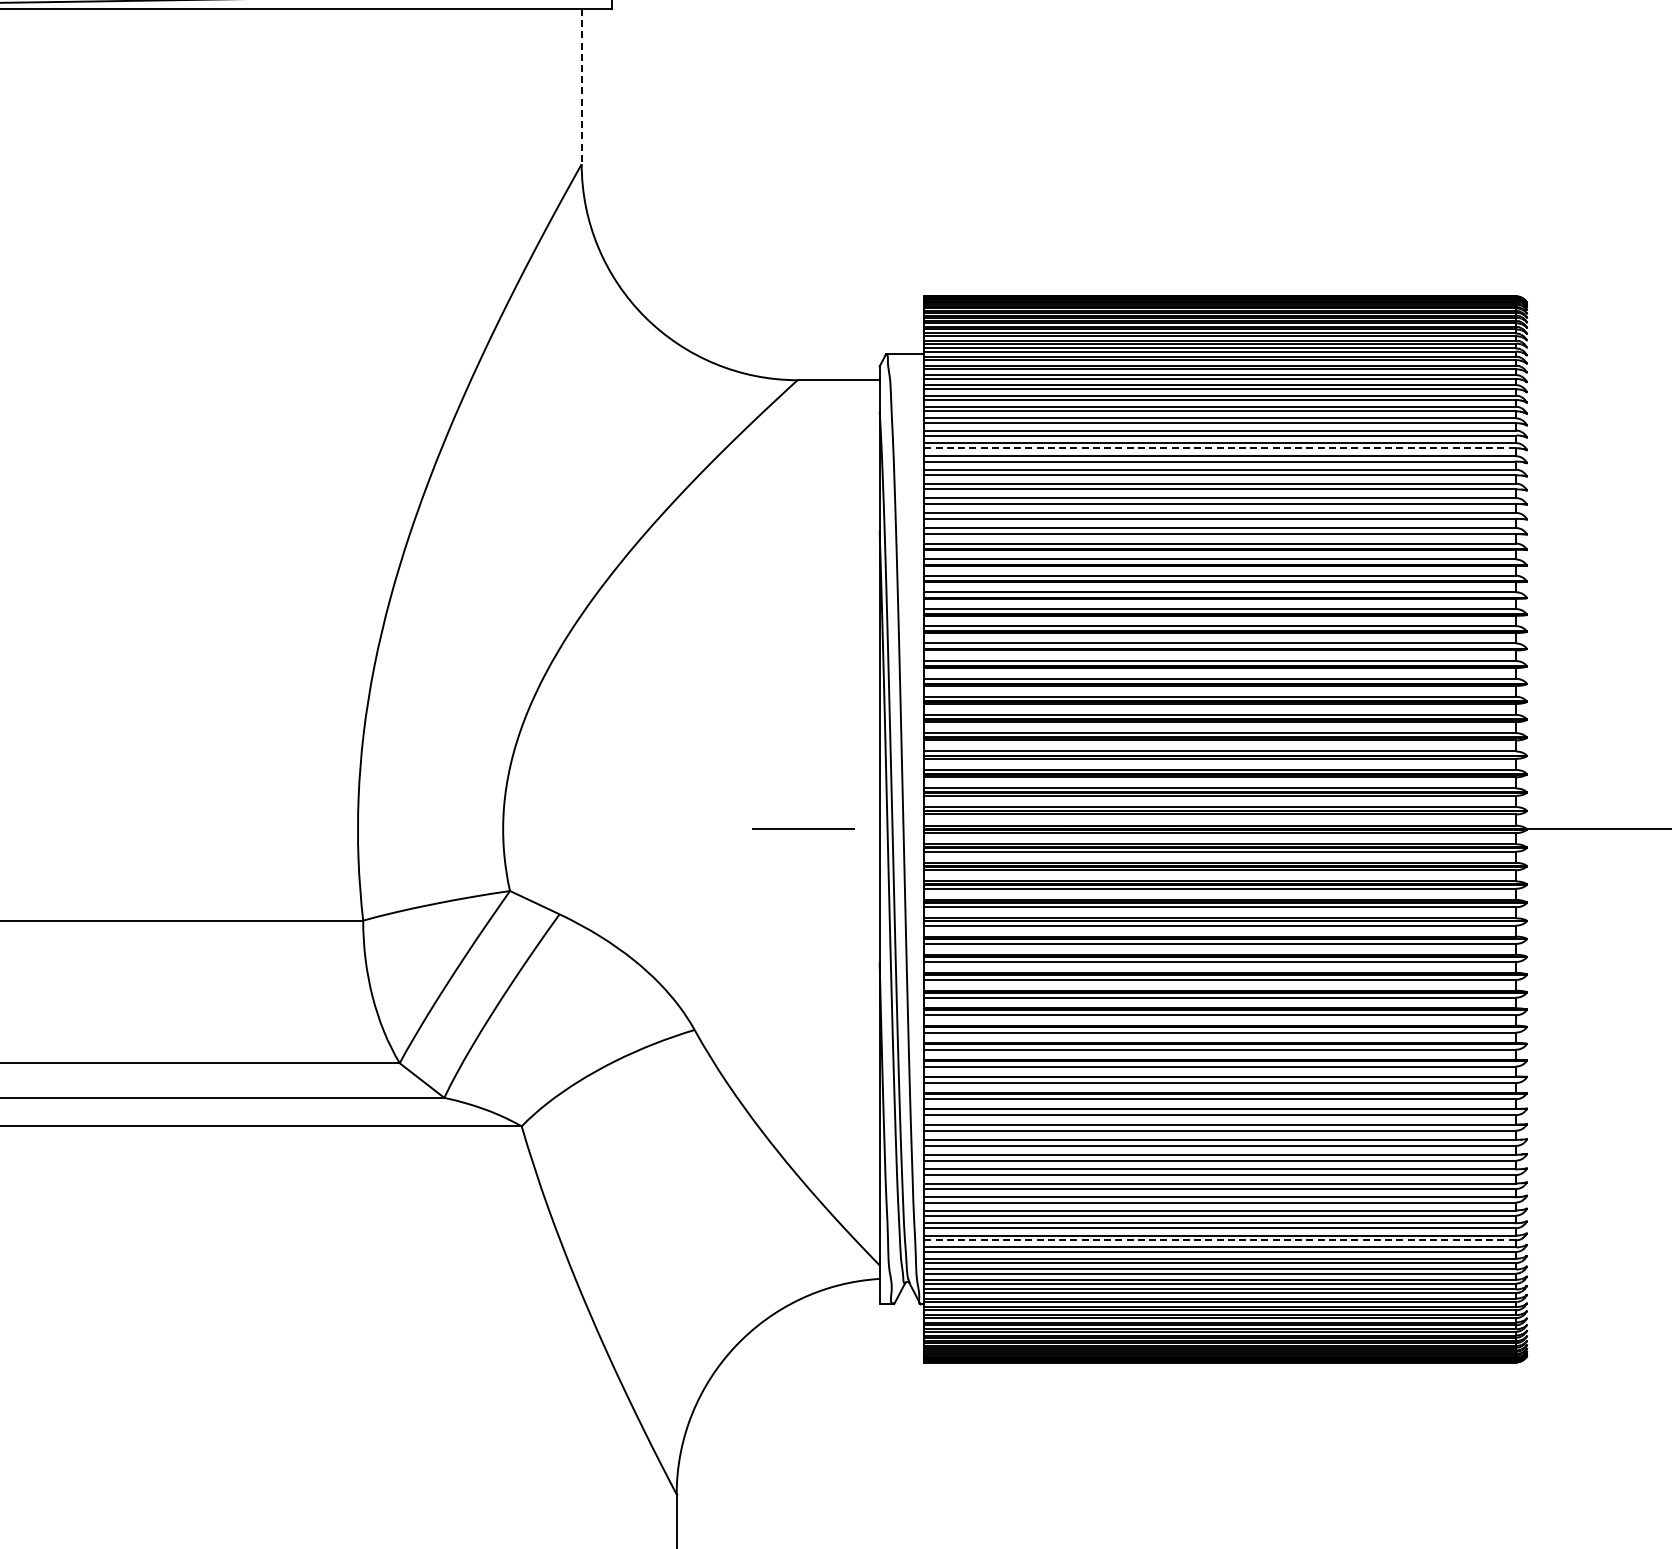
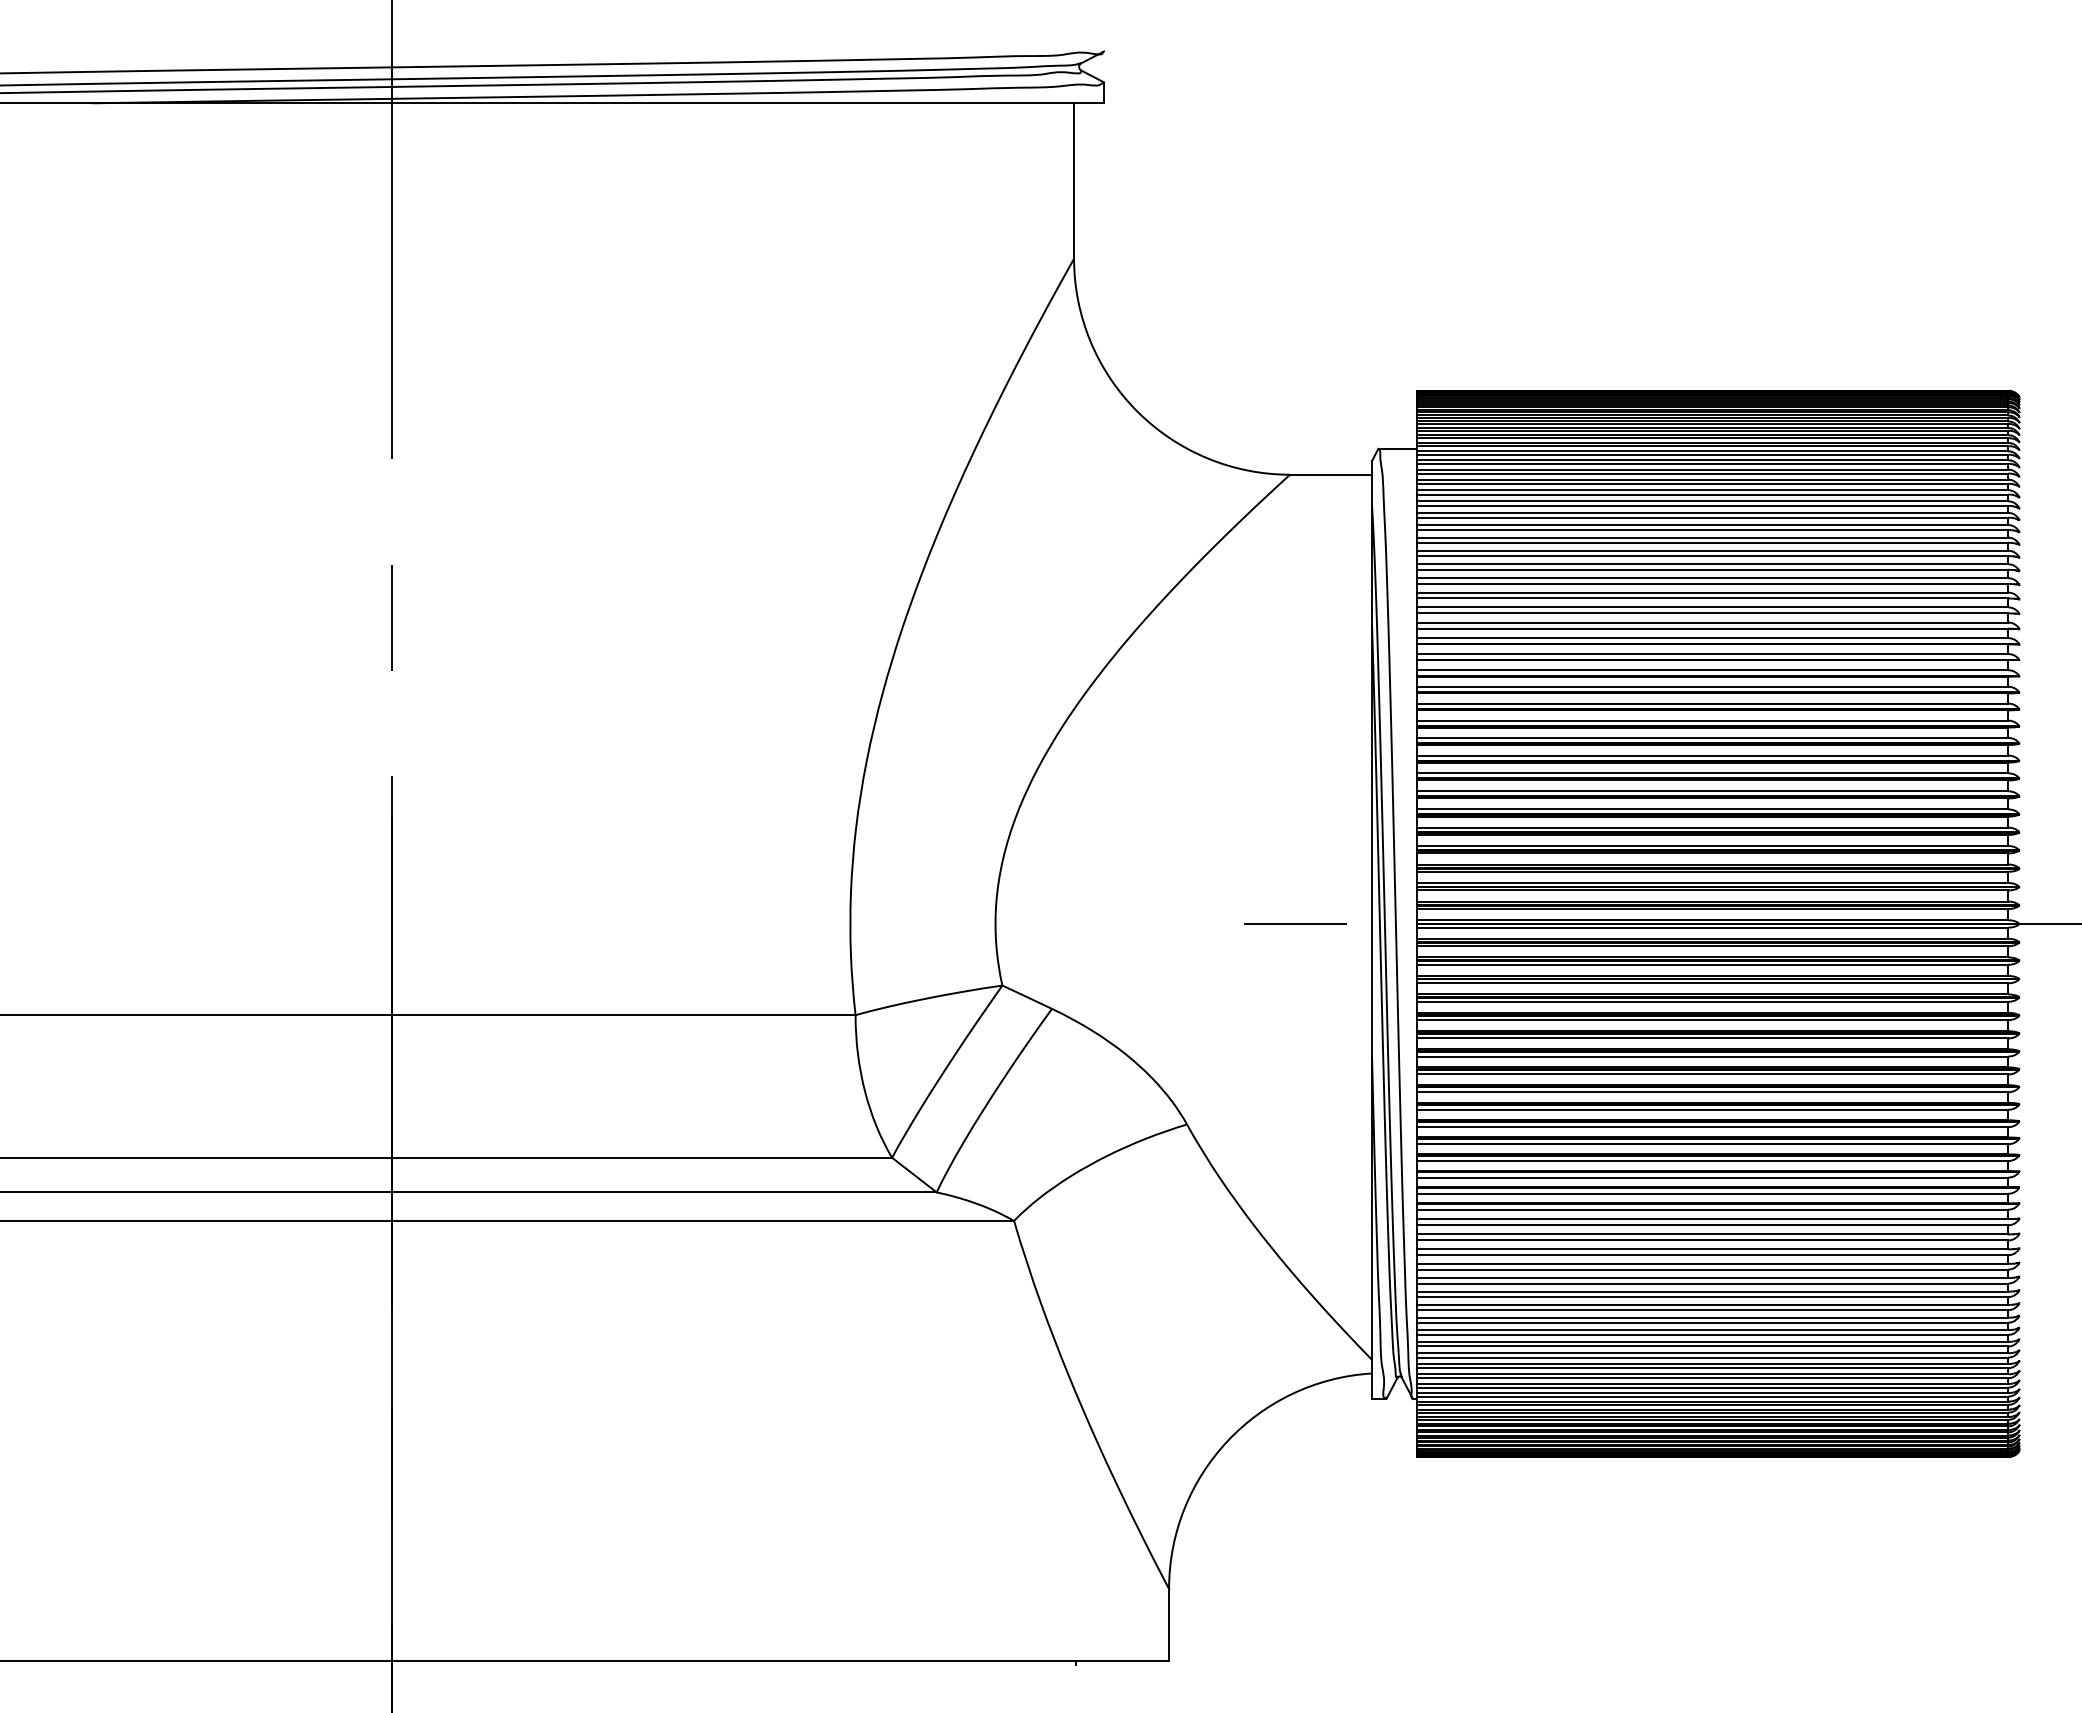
line: (582, 86) -> (1074, 181), dashed -> solid
line: (1220, 447) -> (1712, 542), dashed -> solid
line: (1220, 1239) -> (1712, 1334), dashed -> solid

